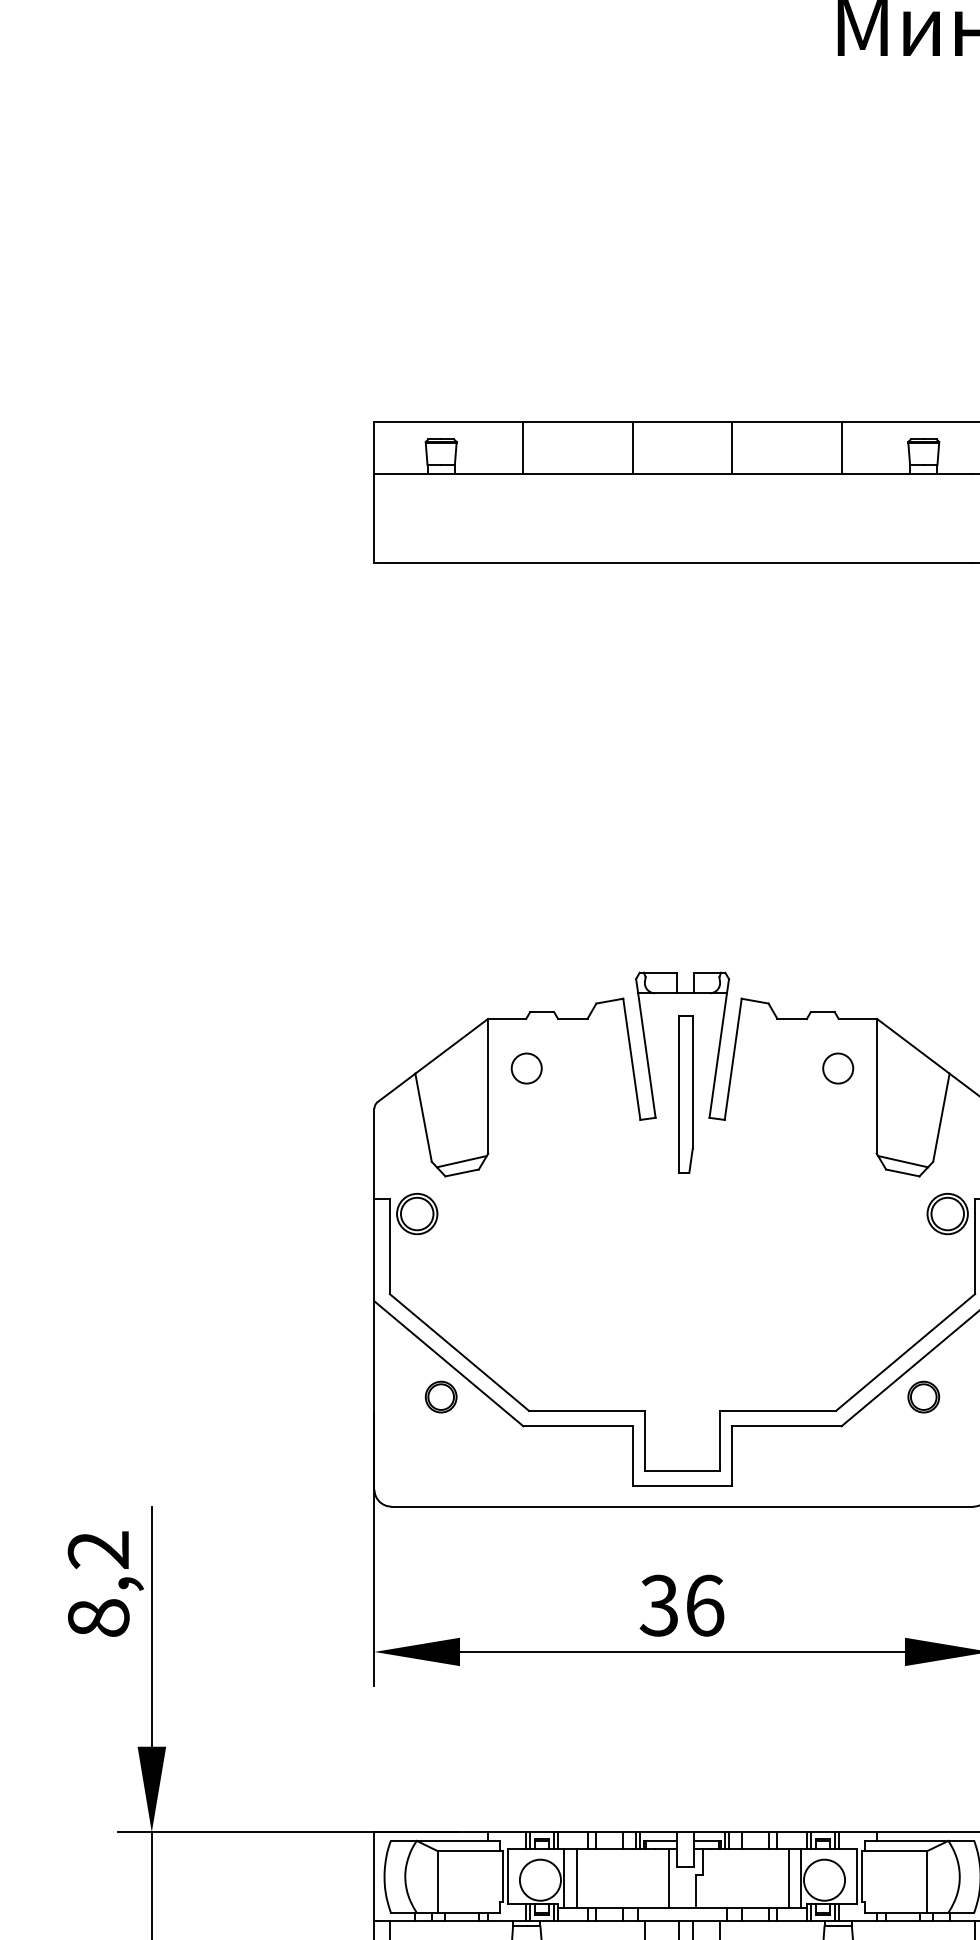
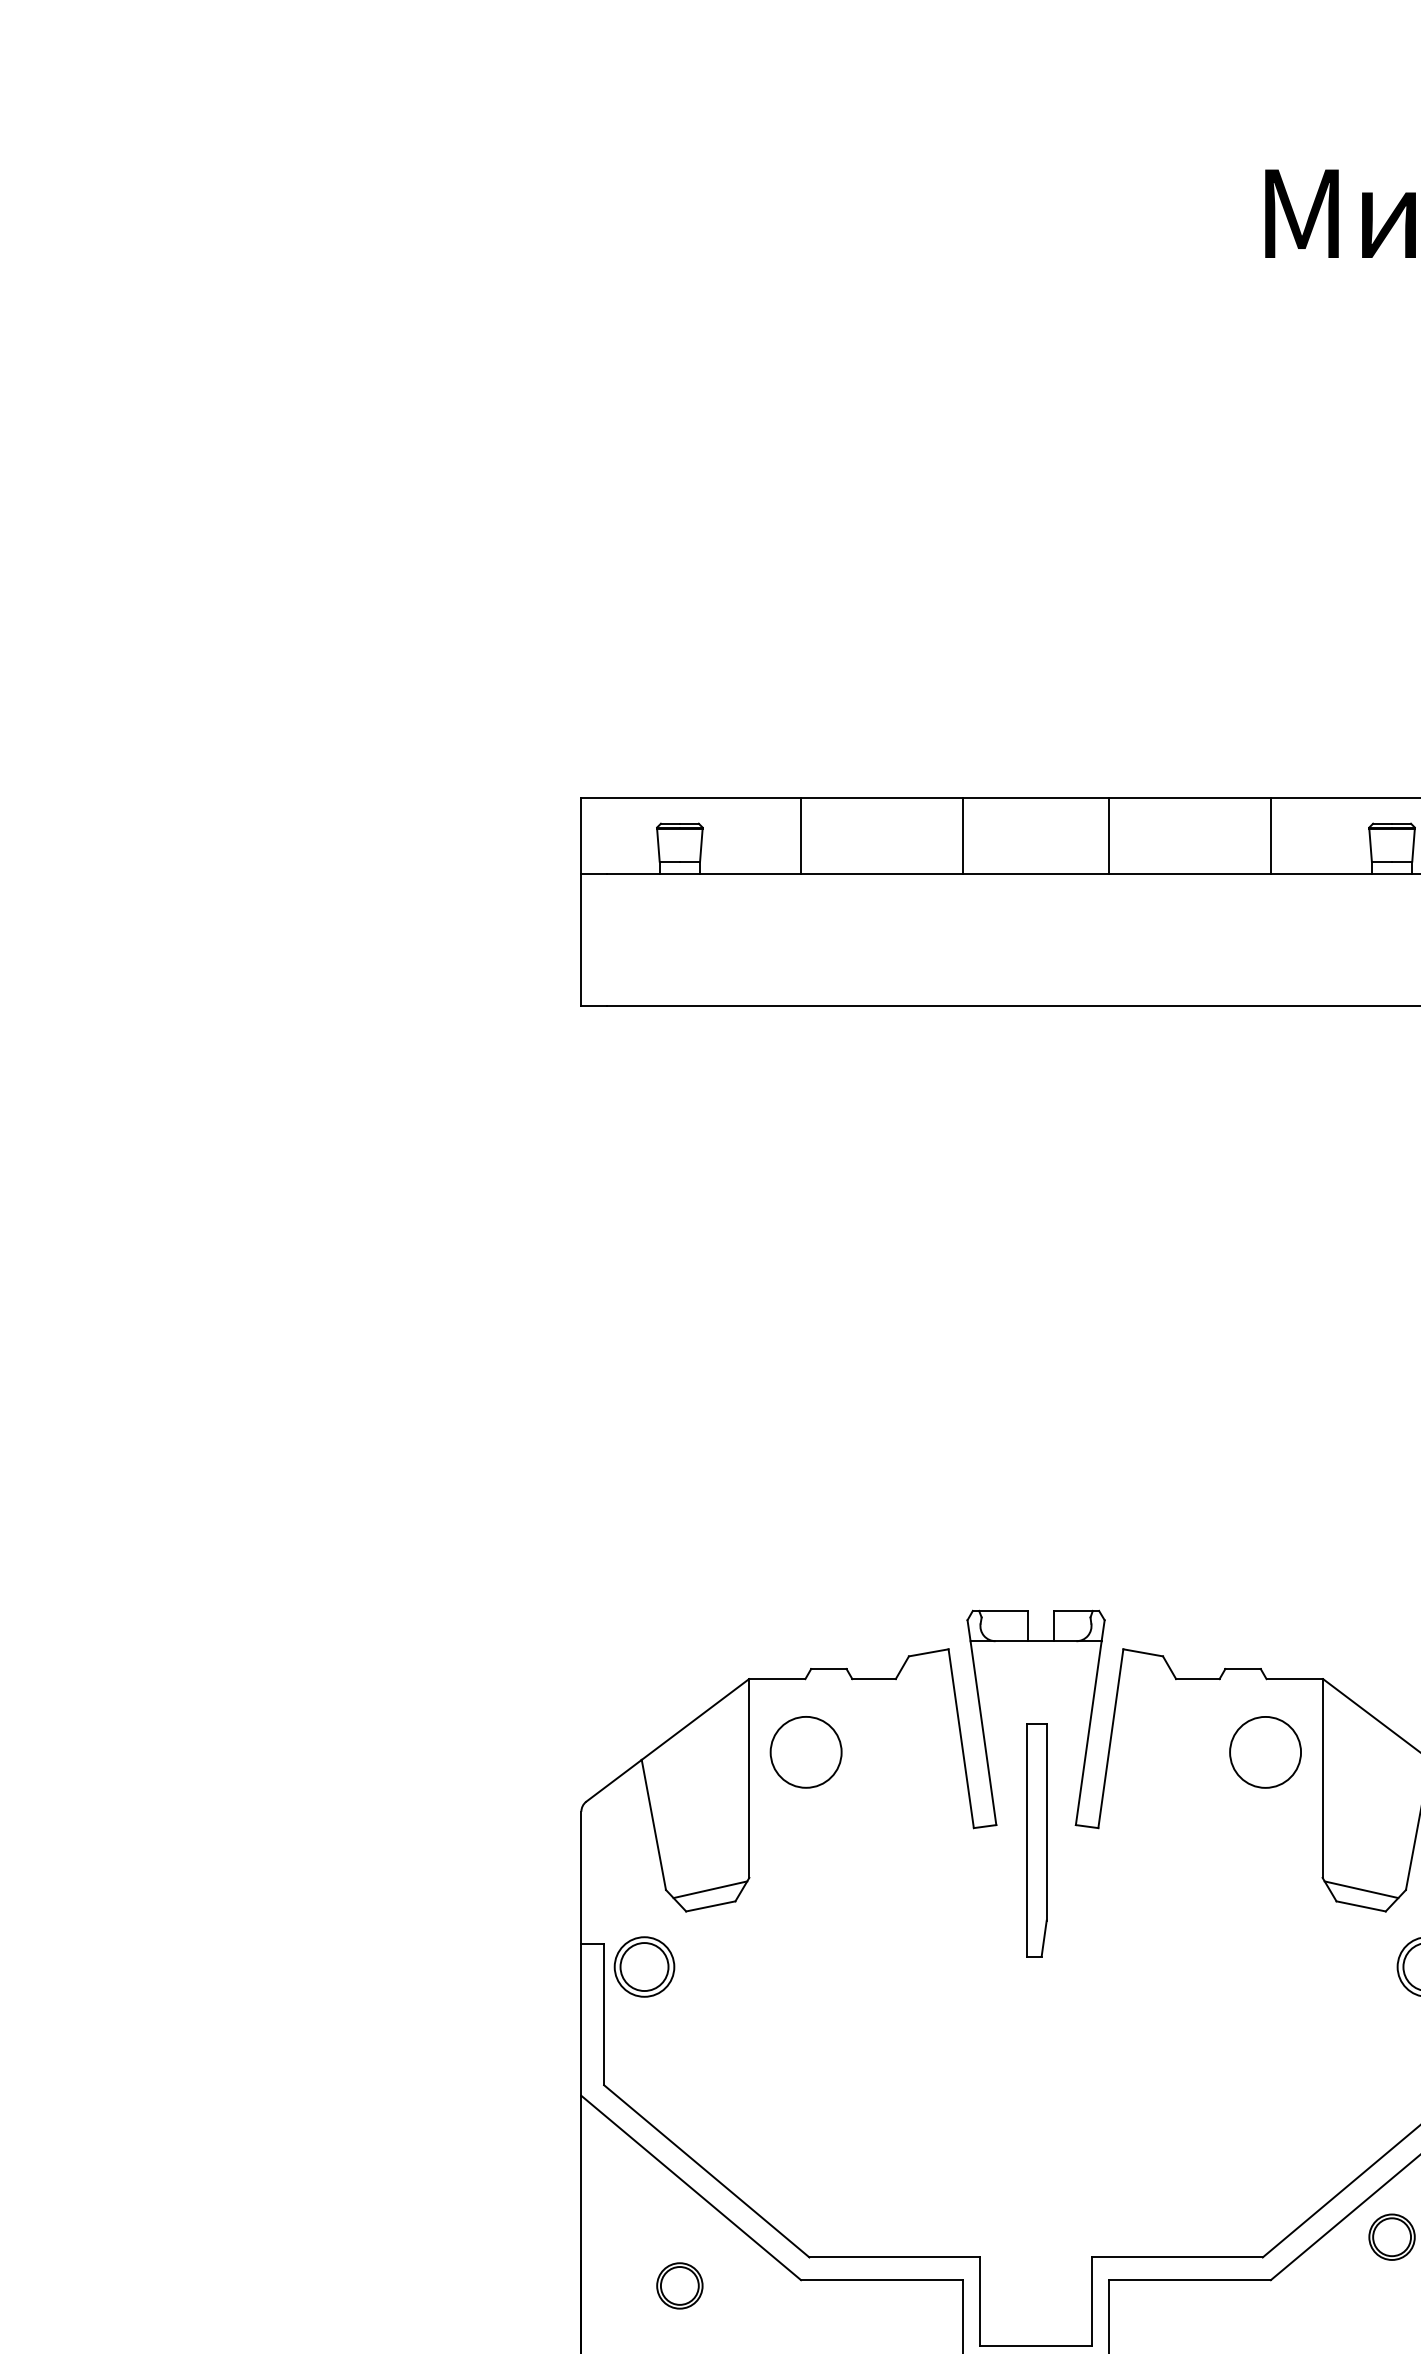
circle: (526, 1068) -> (805, 1752), size x1.6
circle: (838, 1068) -> (1266, 1752), size x1.6
part: (685, 1094) -> (1036, 1840), moved
part: (440, 1396) -> (678, 2285), moved

